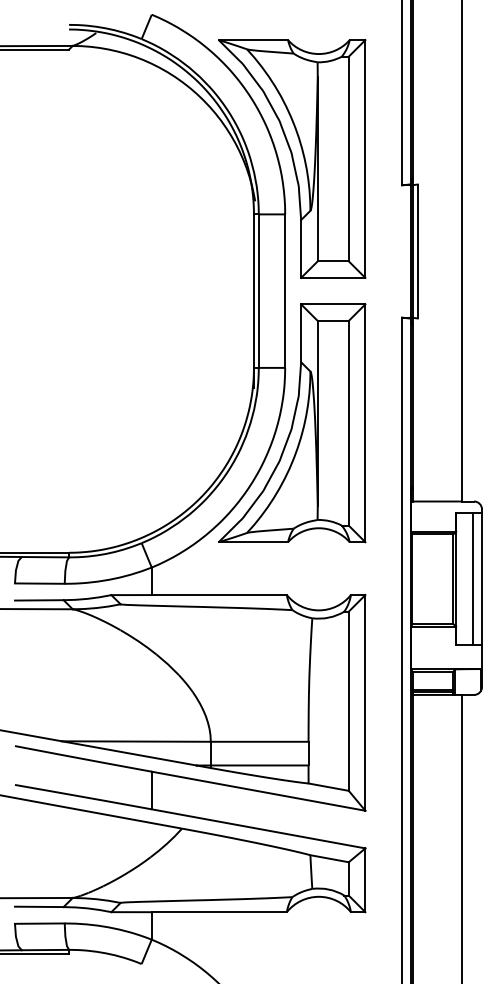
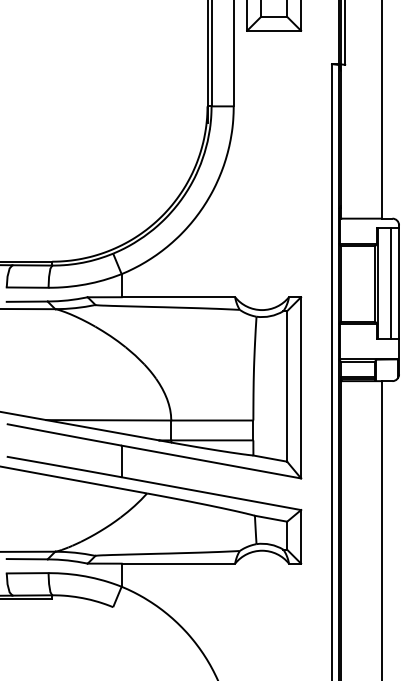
part: (292, 423) -> (239, 153), removed

